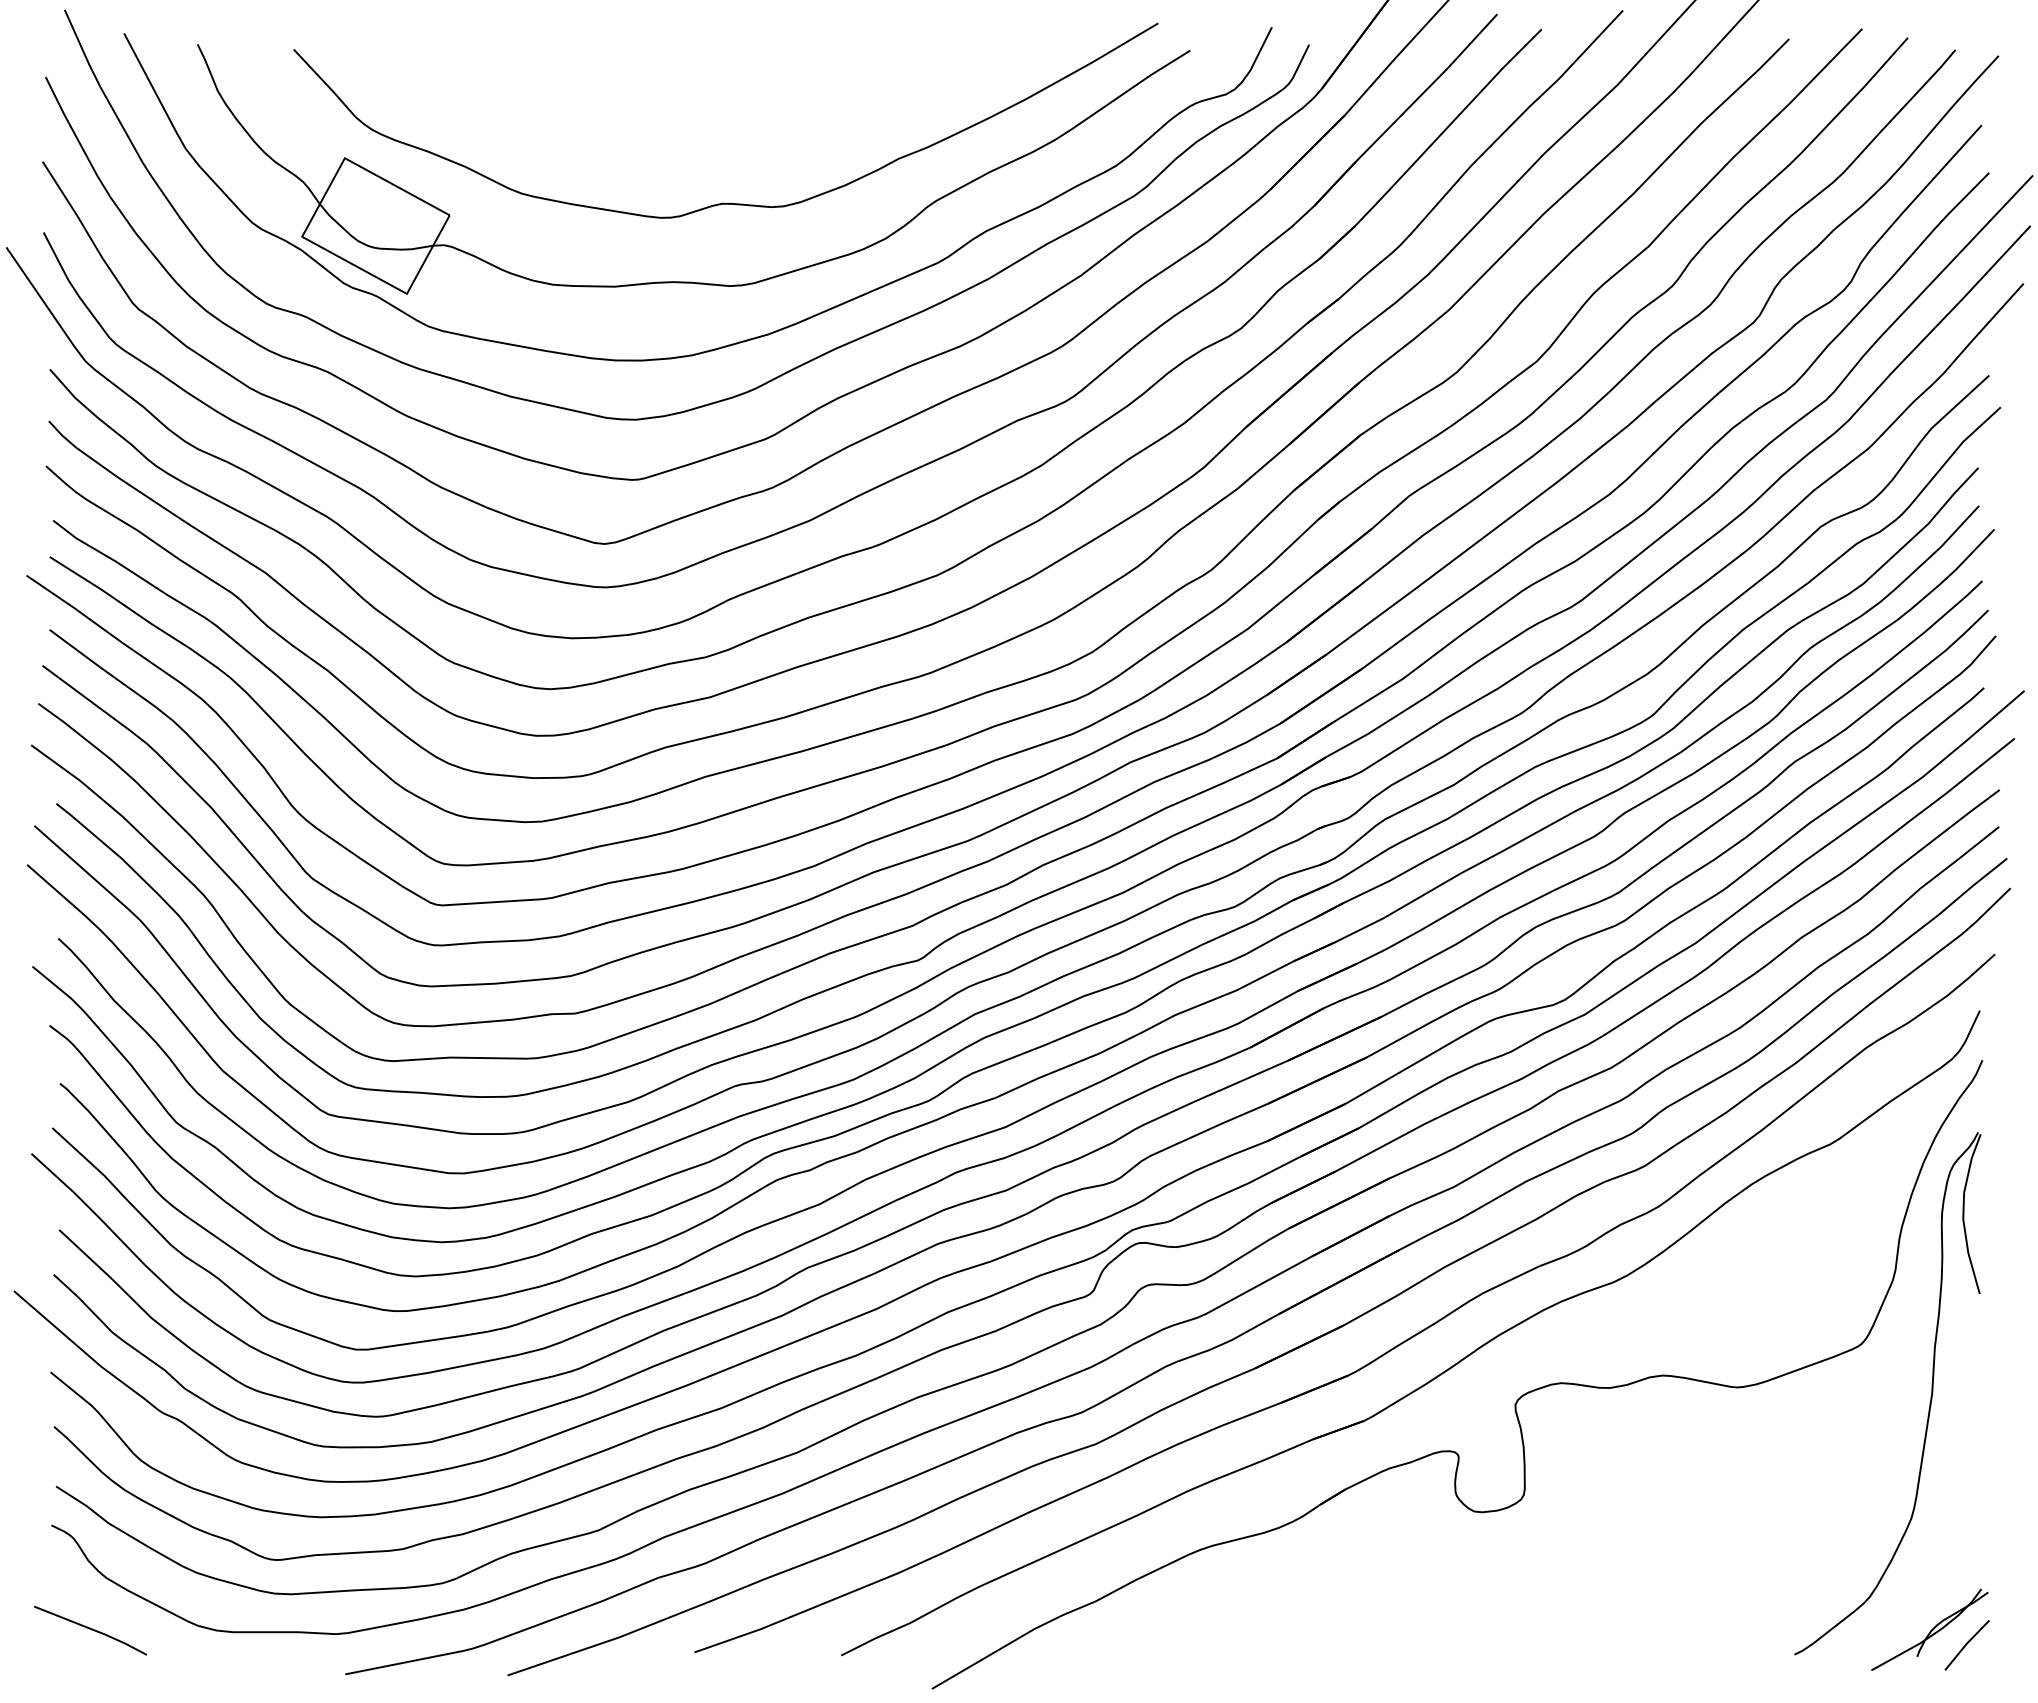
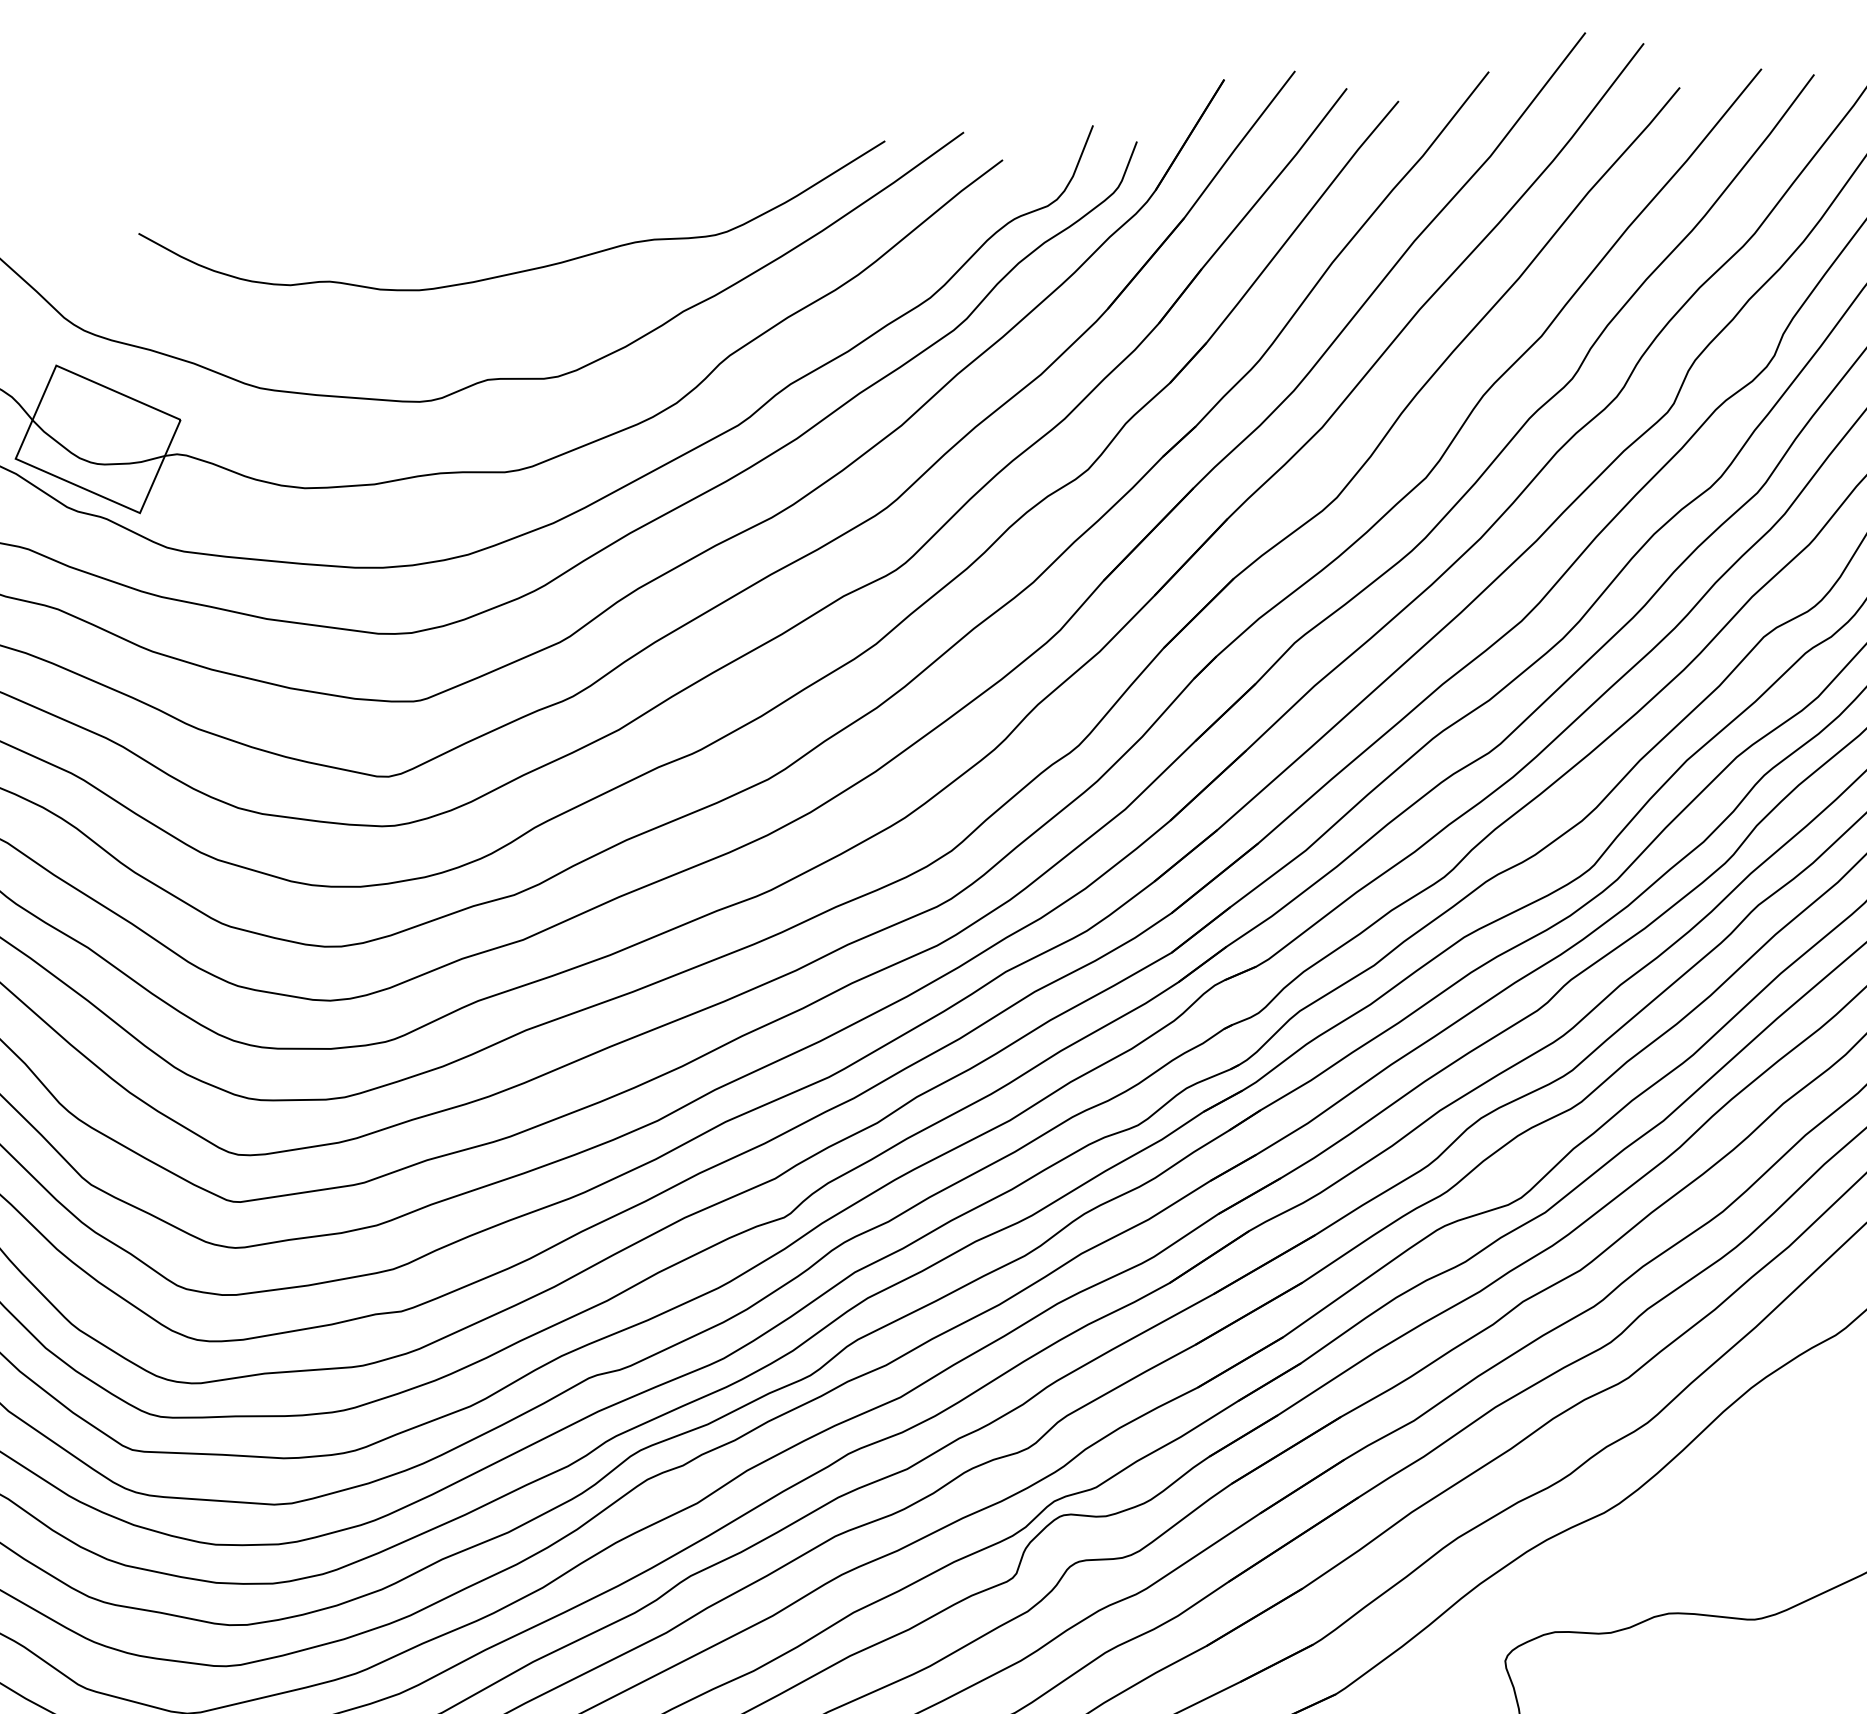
curve: (758, 110) -> (519, 270), added

